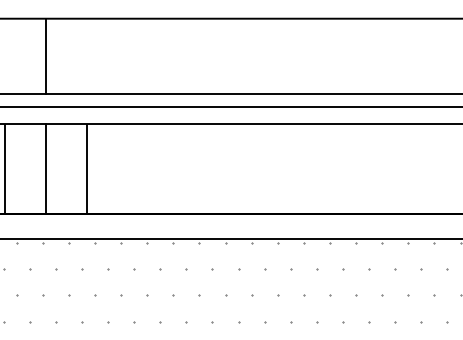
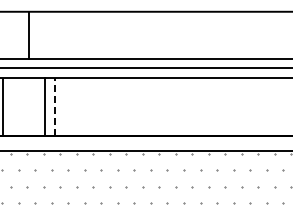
line: (46, 168) -> (45, 106), moved
line: (87, 168) -> (55, 106), solid -> dashed

